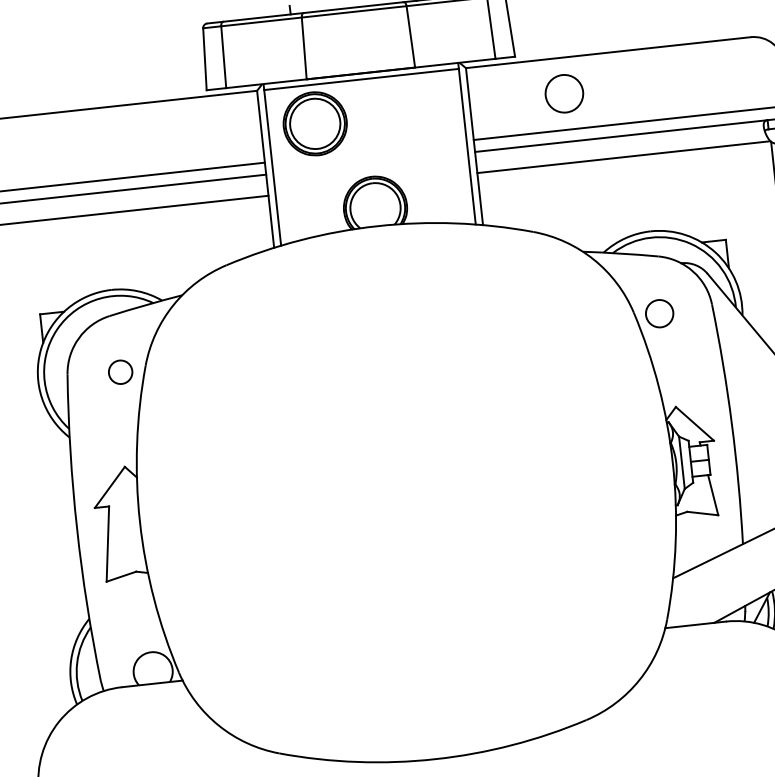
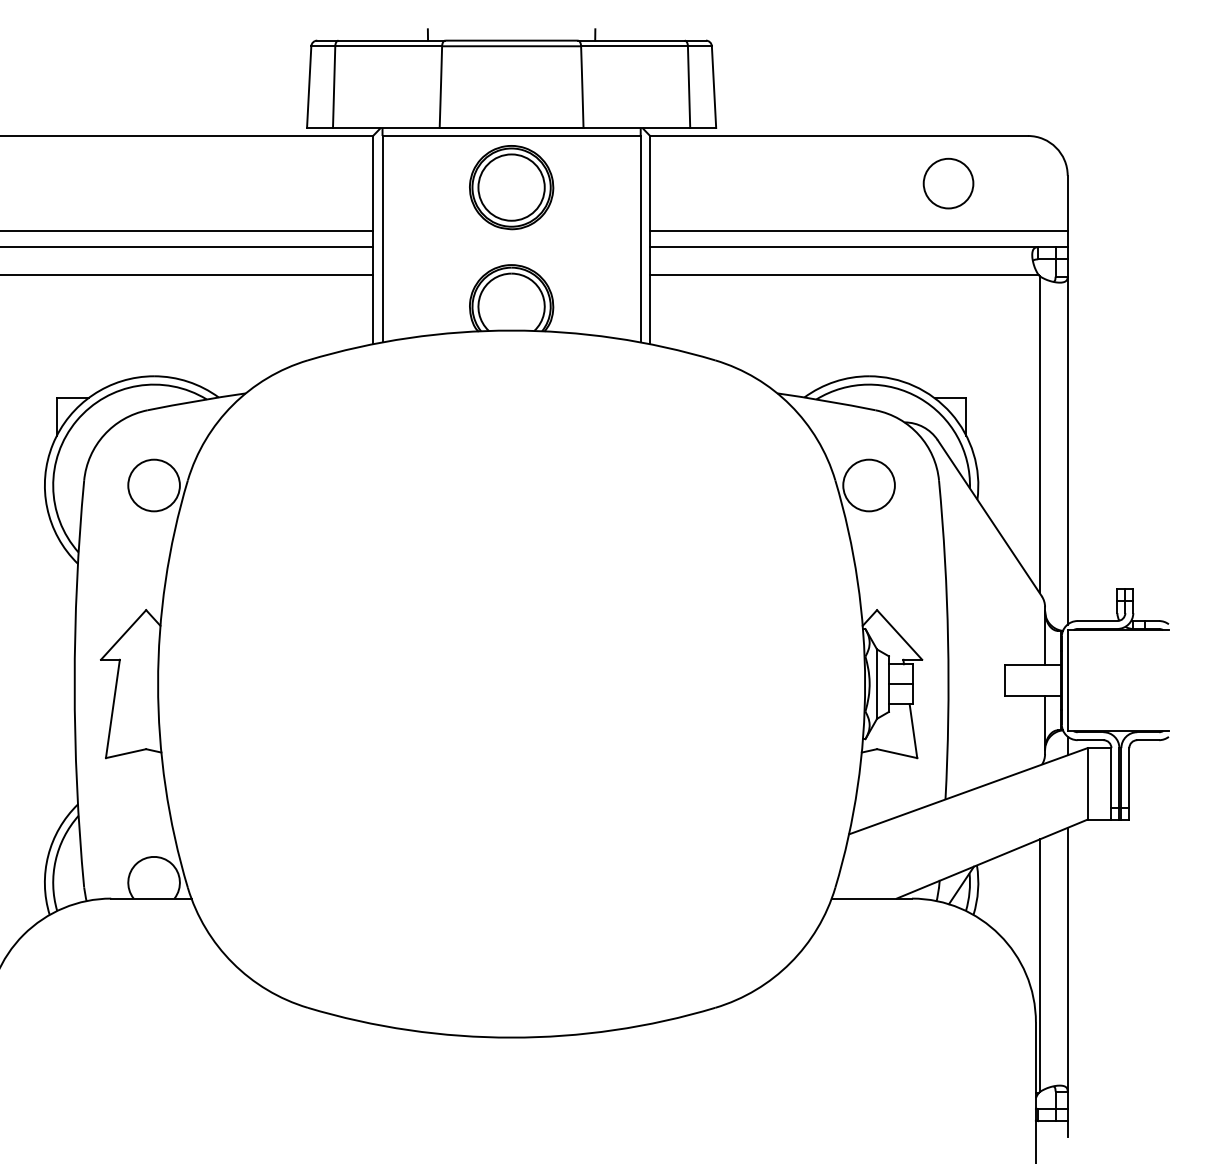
circle: (564, 93) -> (948, 183), moved
part: (315, 123) -> (511, 187), moved
circle: (659, 313) -> (868, 485), size x1.43
circle: (120, 372) -> (153, 485), size x1.67

